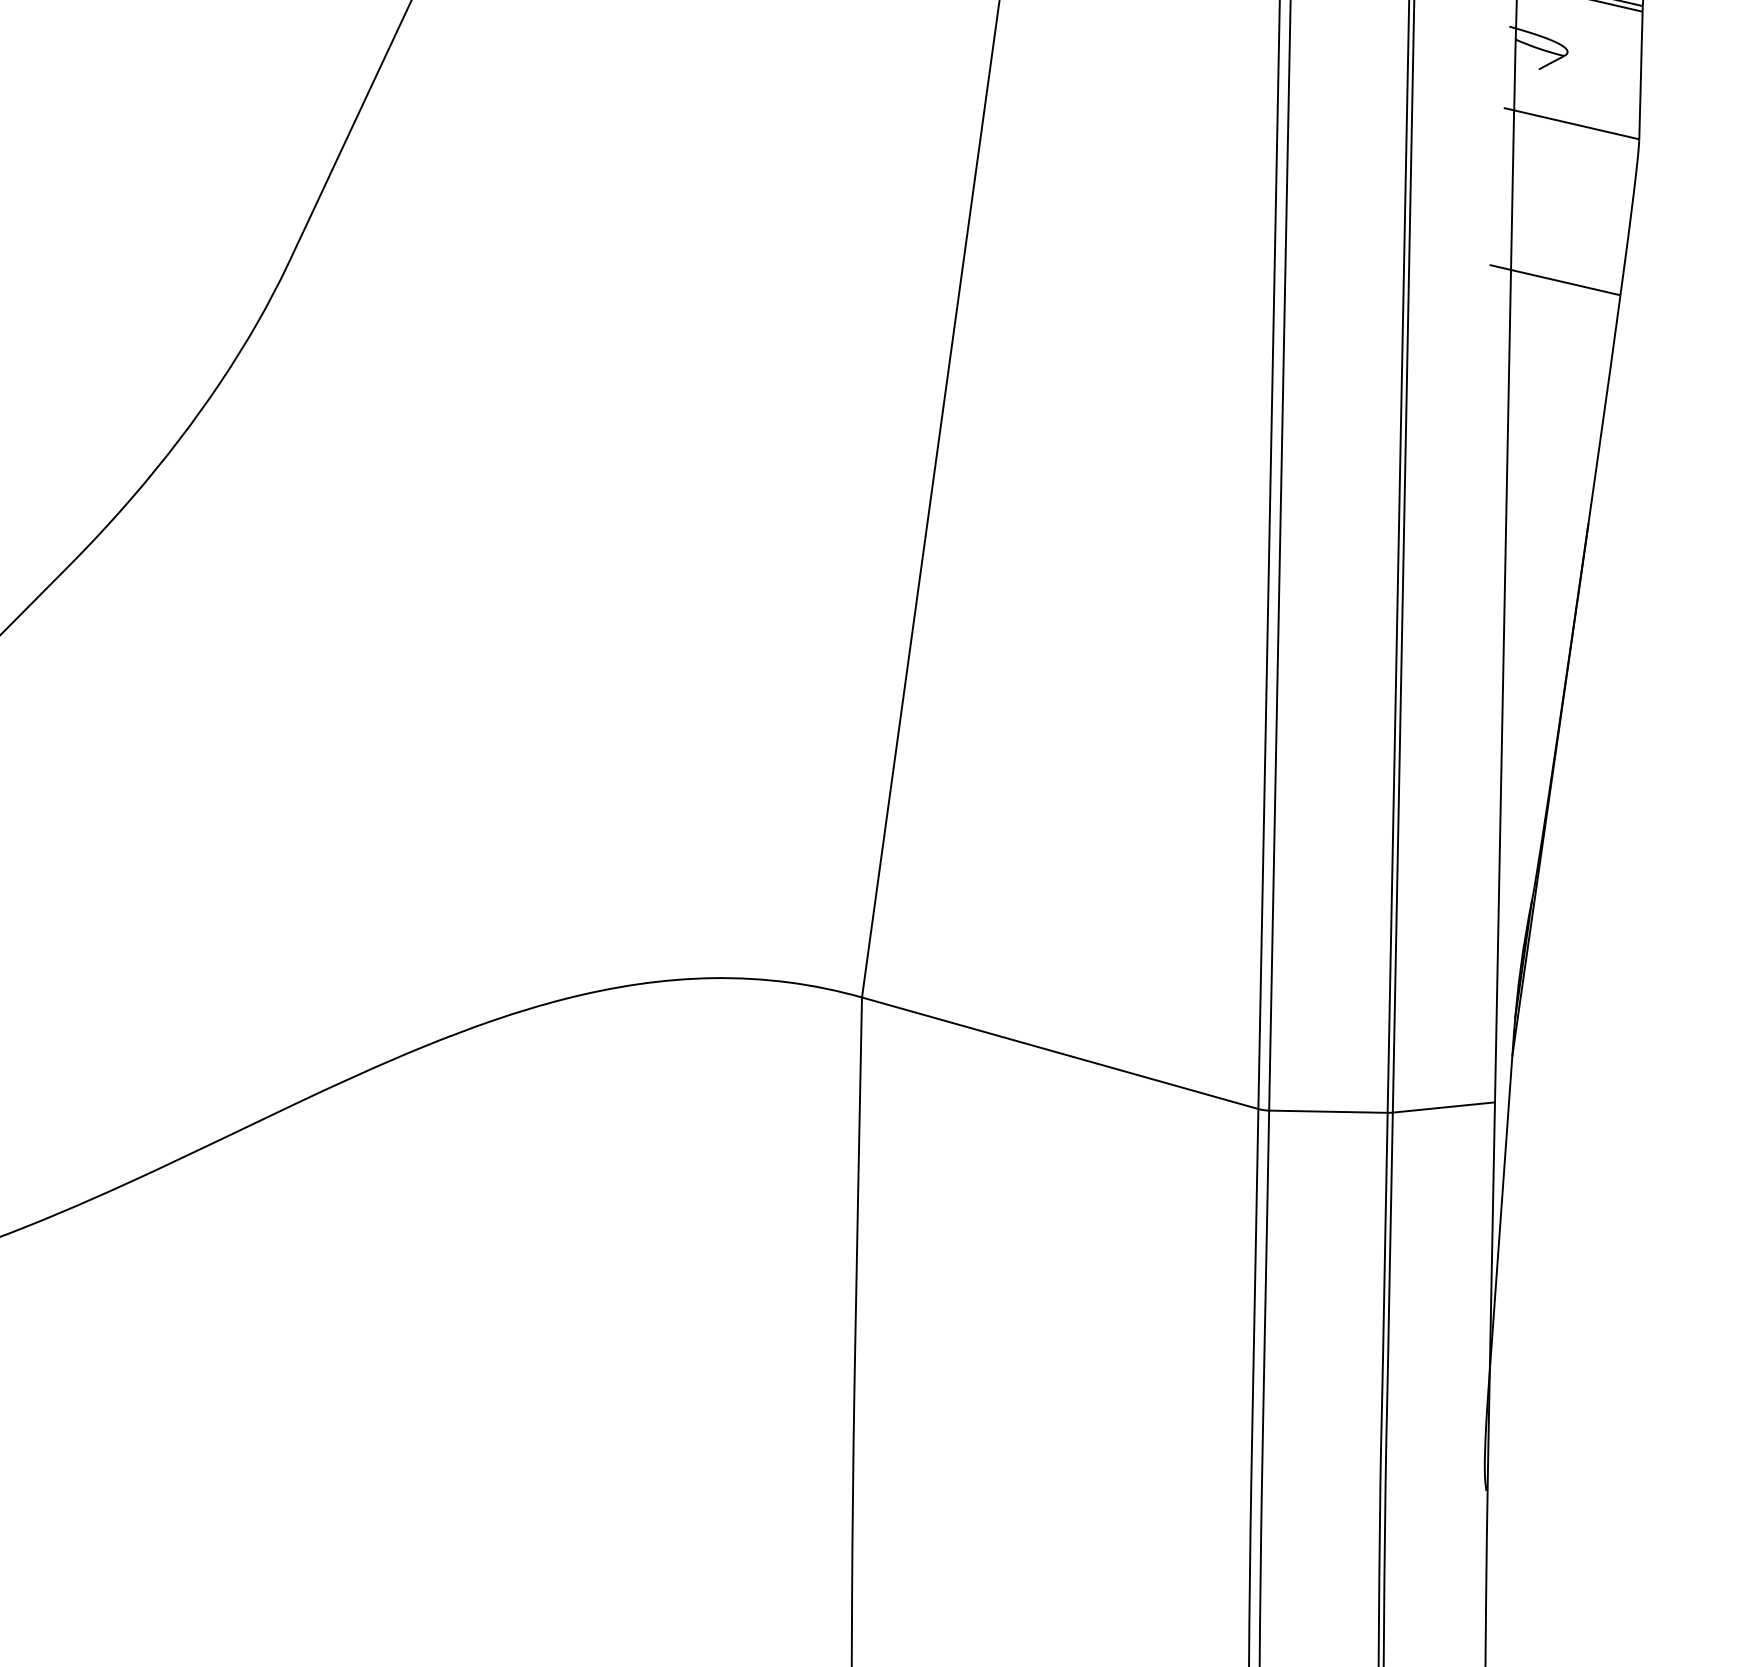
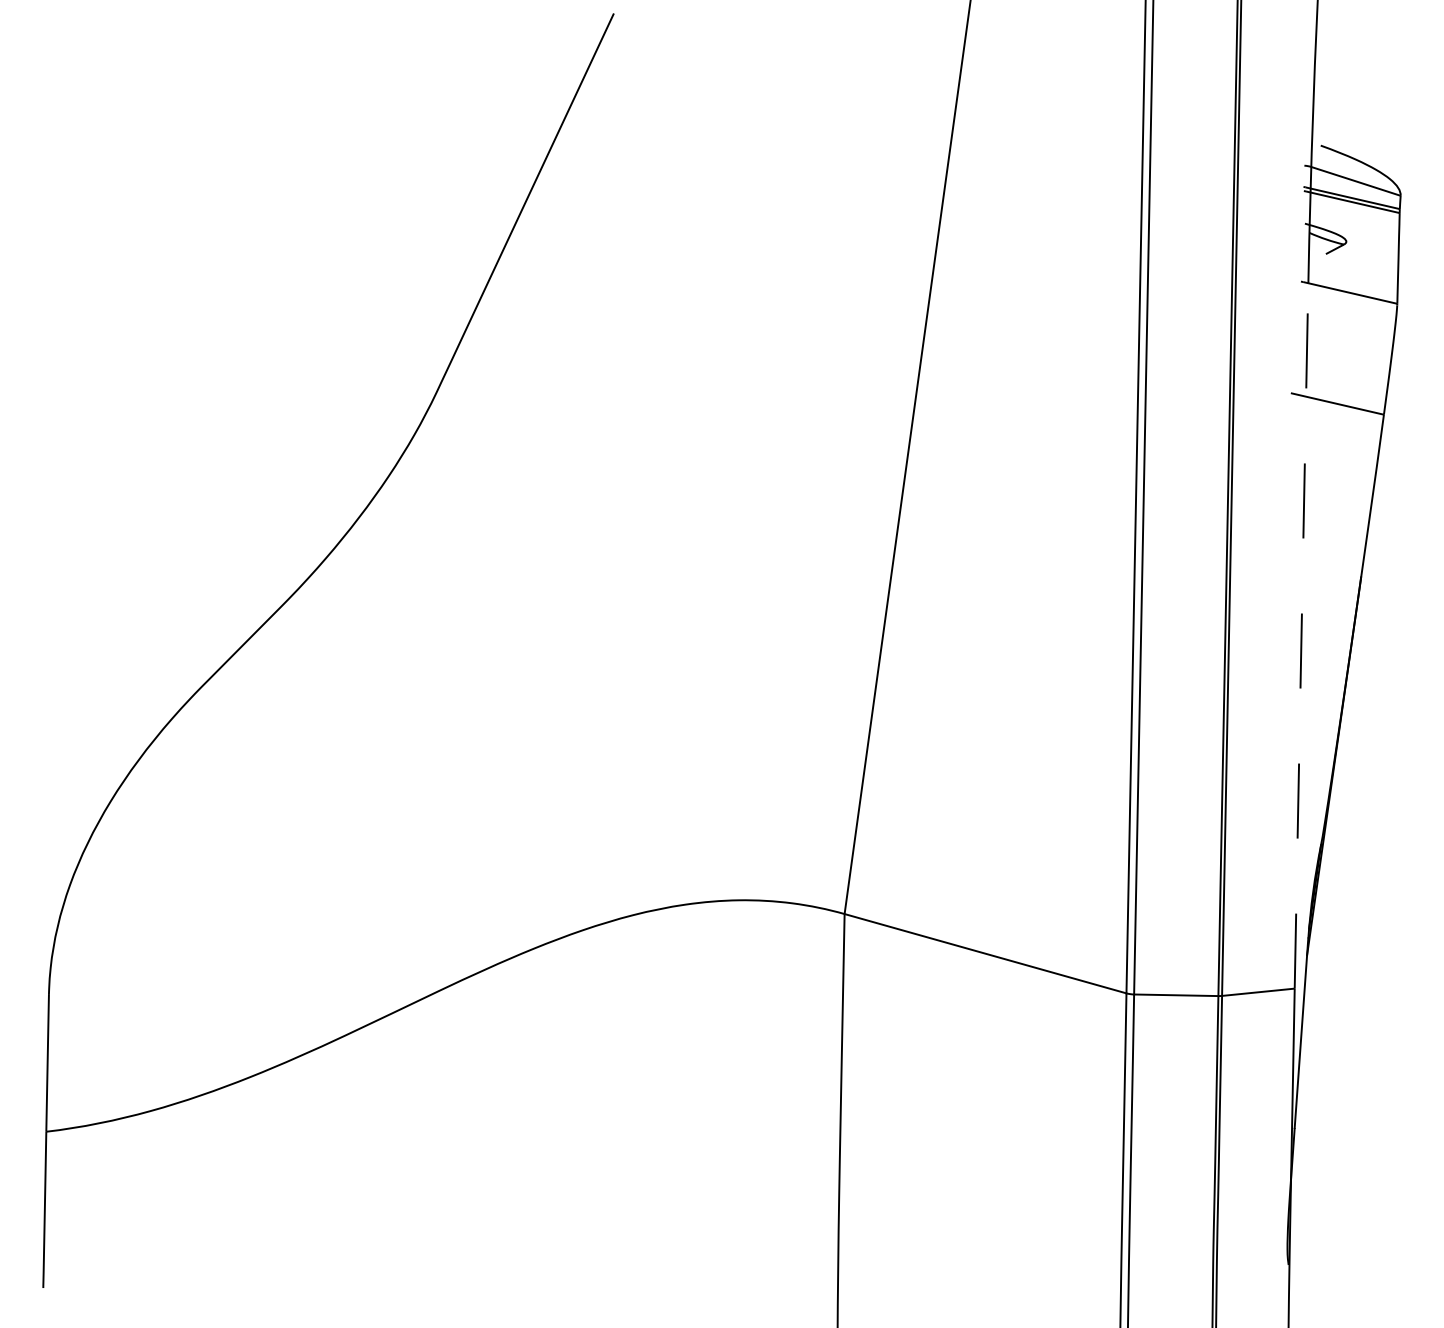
line: (1504, 607) -> (1301, 636), solid -> dashed

